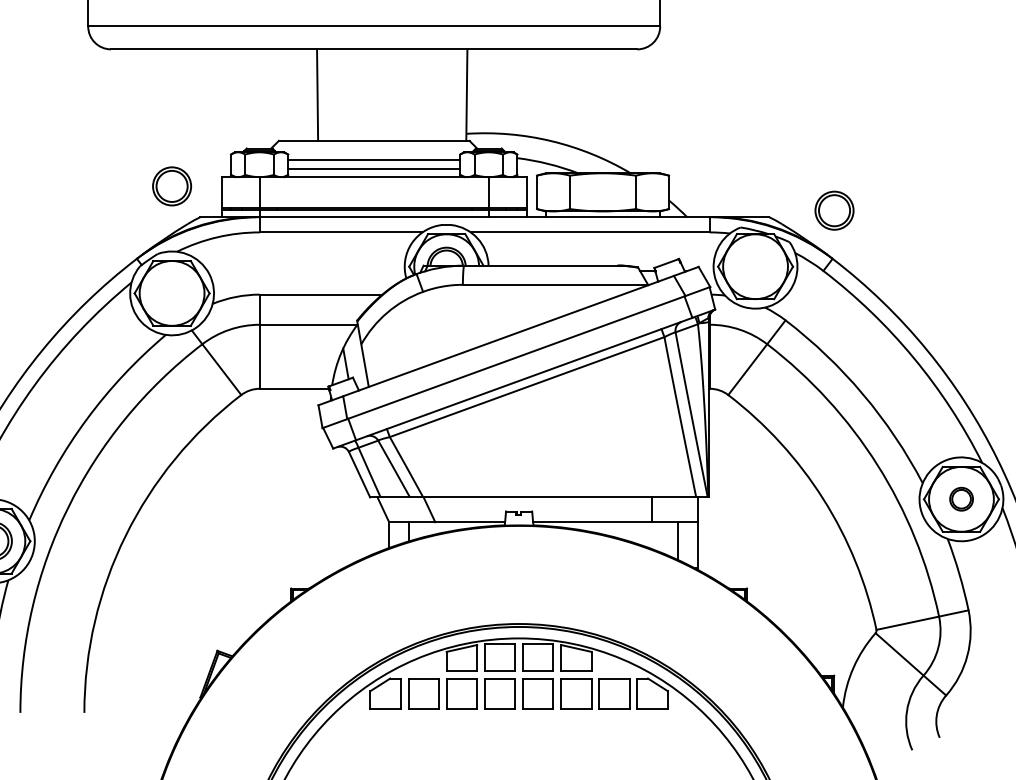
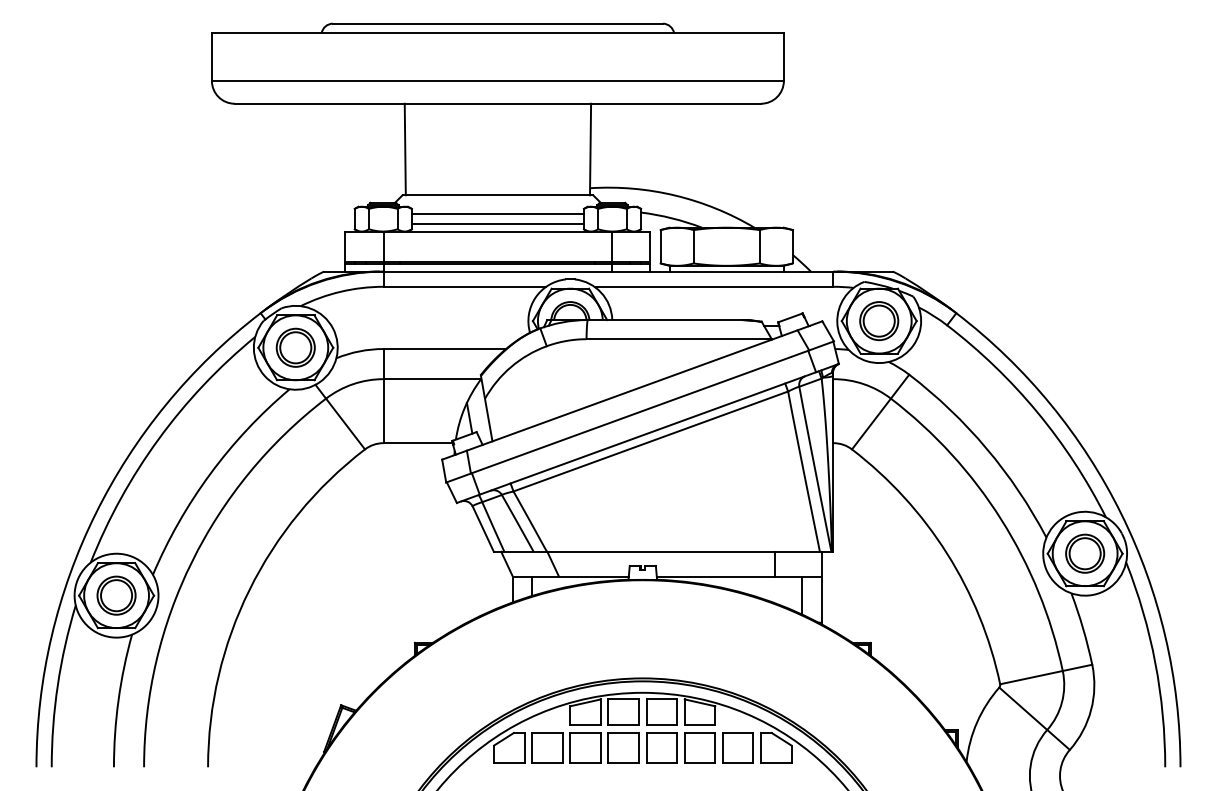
line: (316, 95) -> (404, 149), moved
part: (171, 186) -> (295, 347), moved
part: (834, 211) -> (879, 321), moved
part: (961, 499) -> (1085, 553), size x1.67

